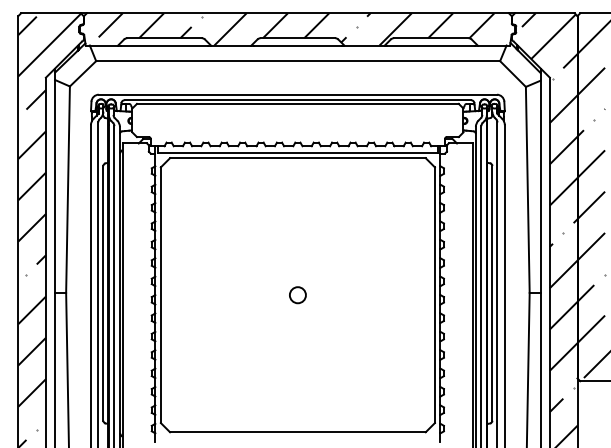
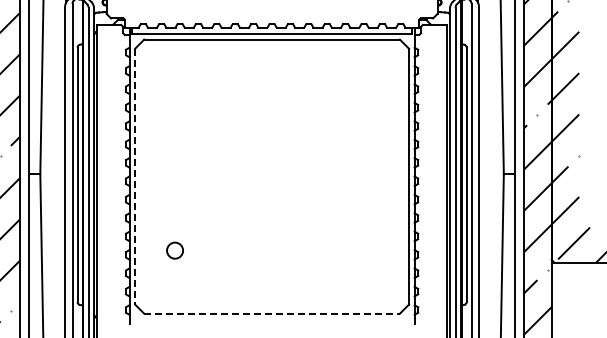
line: (160, 295) -> (134, 176), solid -> dashed
circle: (297, 295) -> (174, 250), moved
line: (297, 432) -> (271, 313), solid -> dashed

